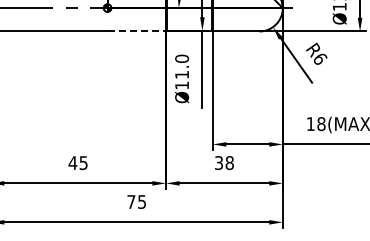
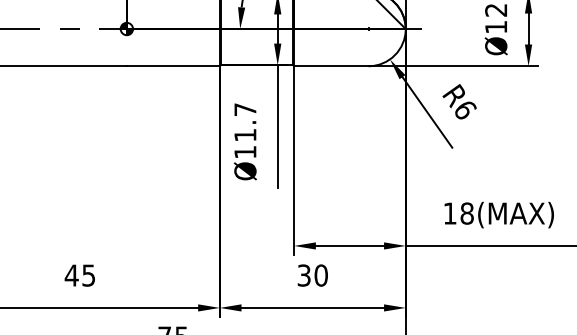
line: (137, 31) -> (174, 66), dashed -> solid
text: (182, 58) -> (246, 109), Ø11.0 -> Ø11.7
text: (229, 162) -> (320, 274), 38 -> 30

